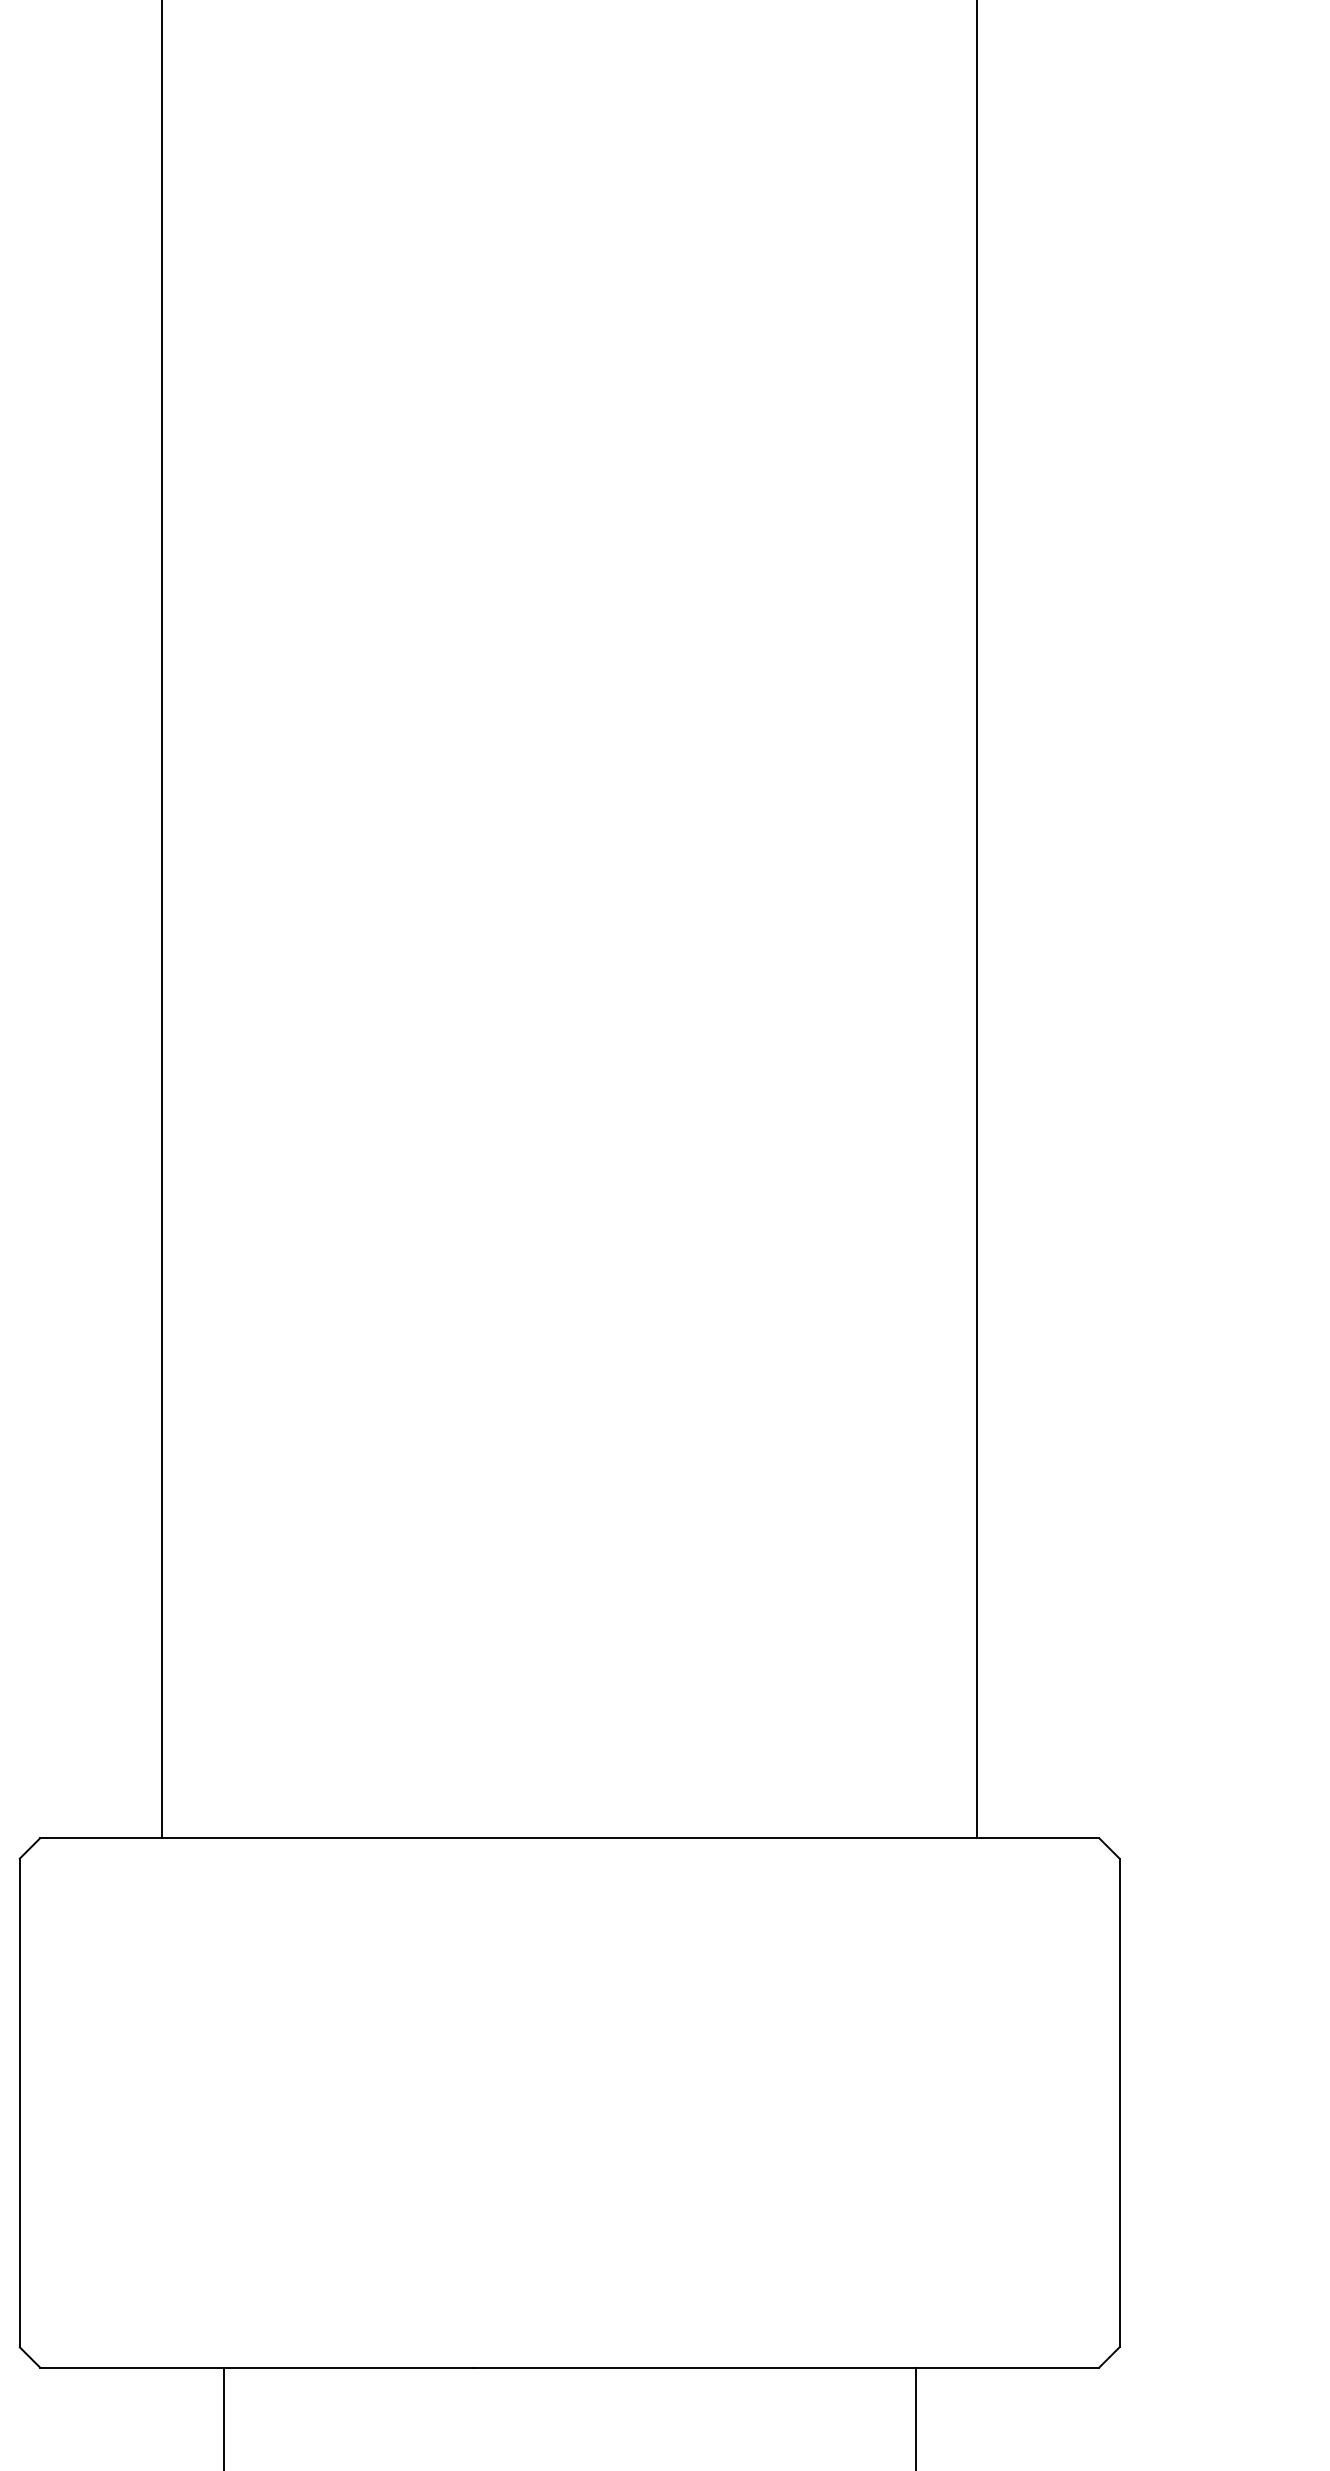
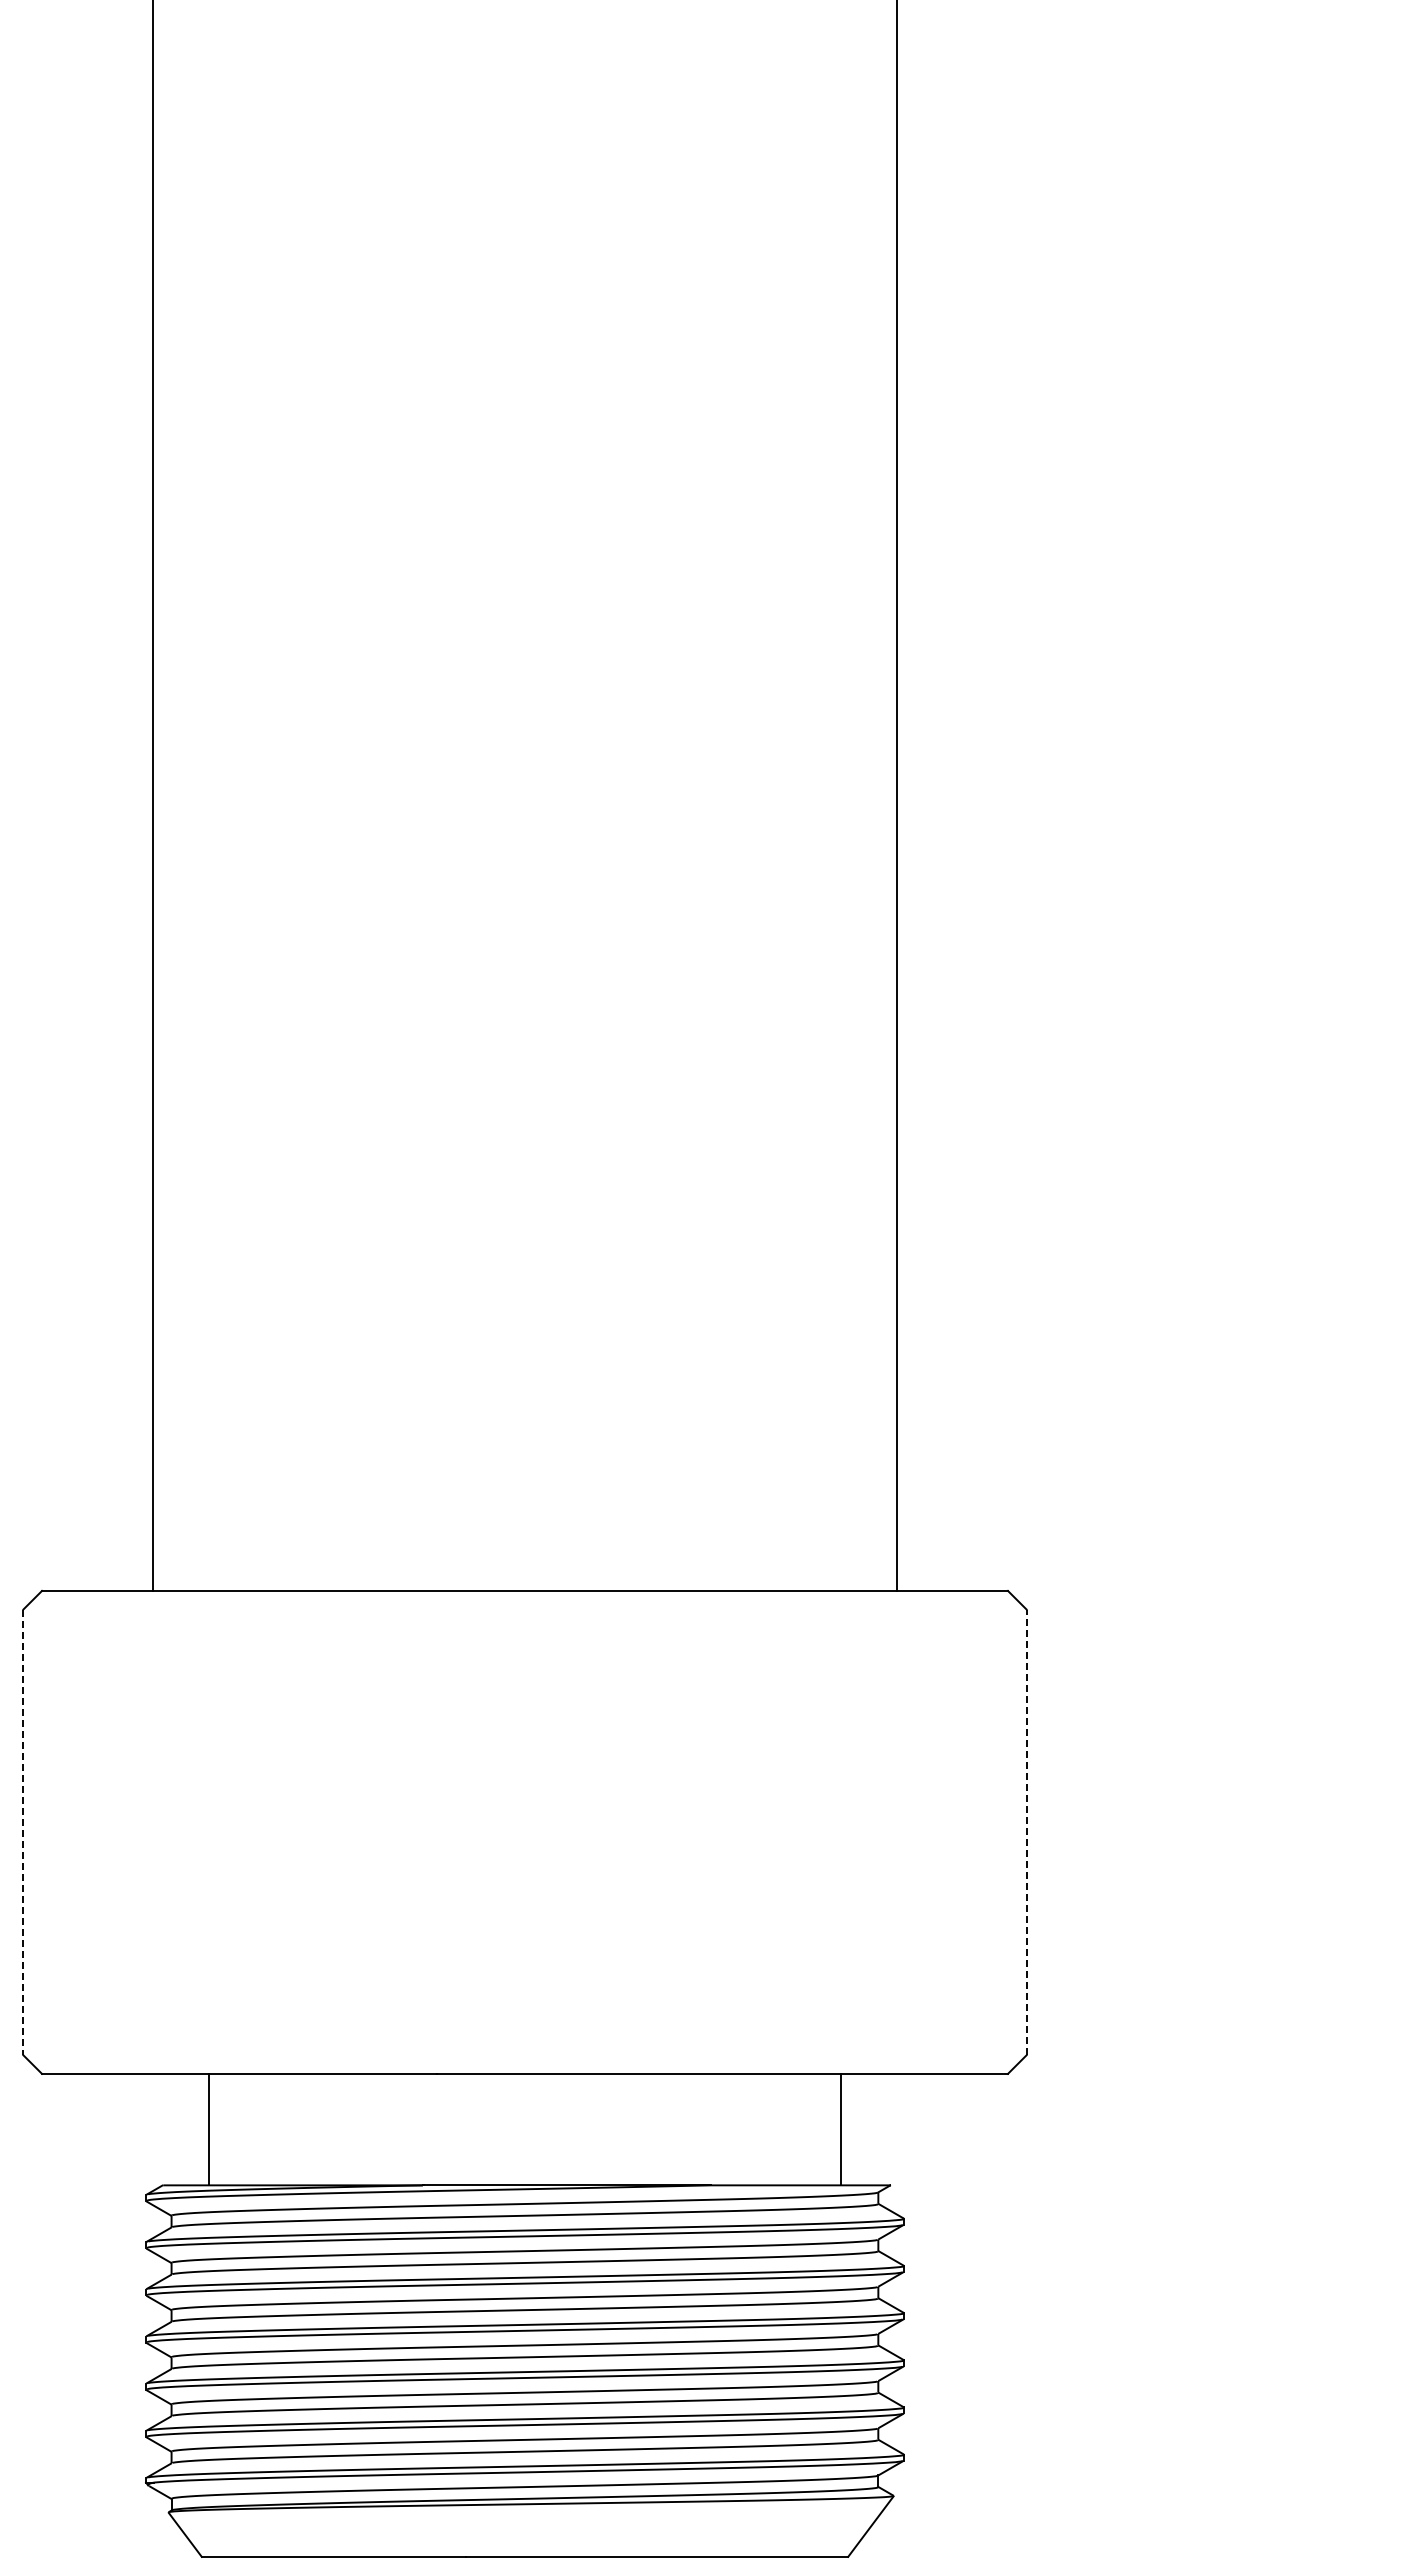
line: (19, 2103) -> (23, 1832), solid -> dashed
line: (1119, 2103) -> (1026, 1832), solid -> dashed

